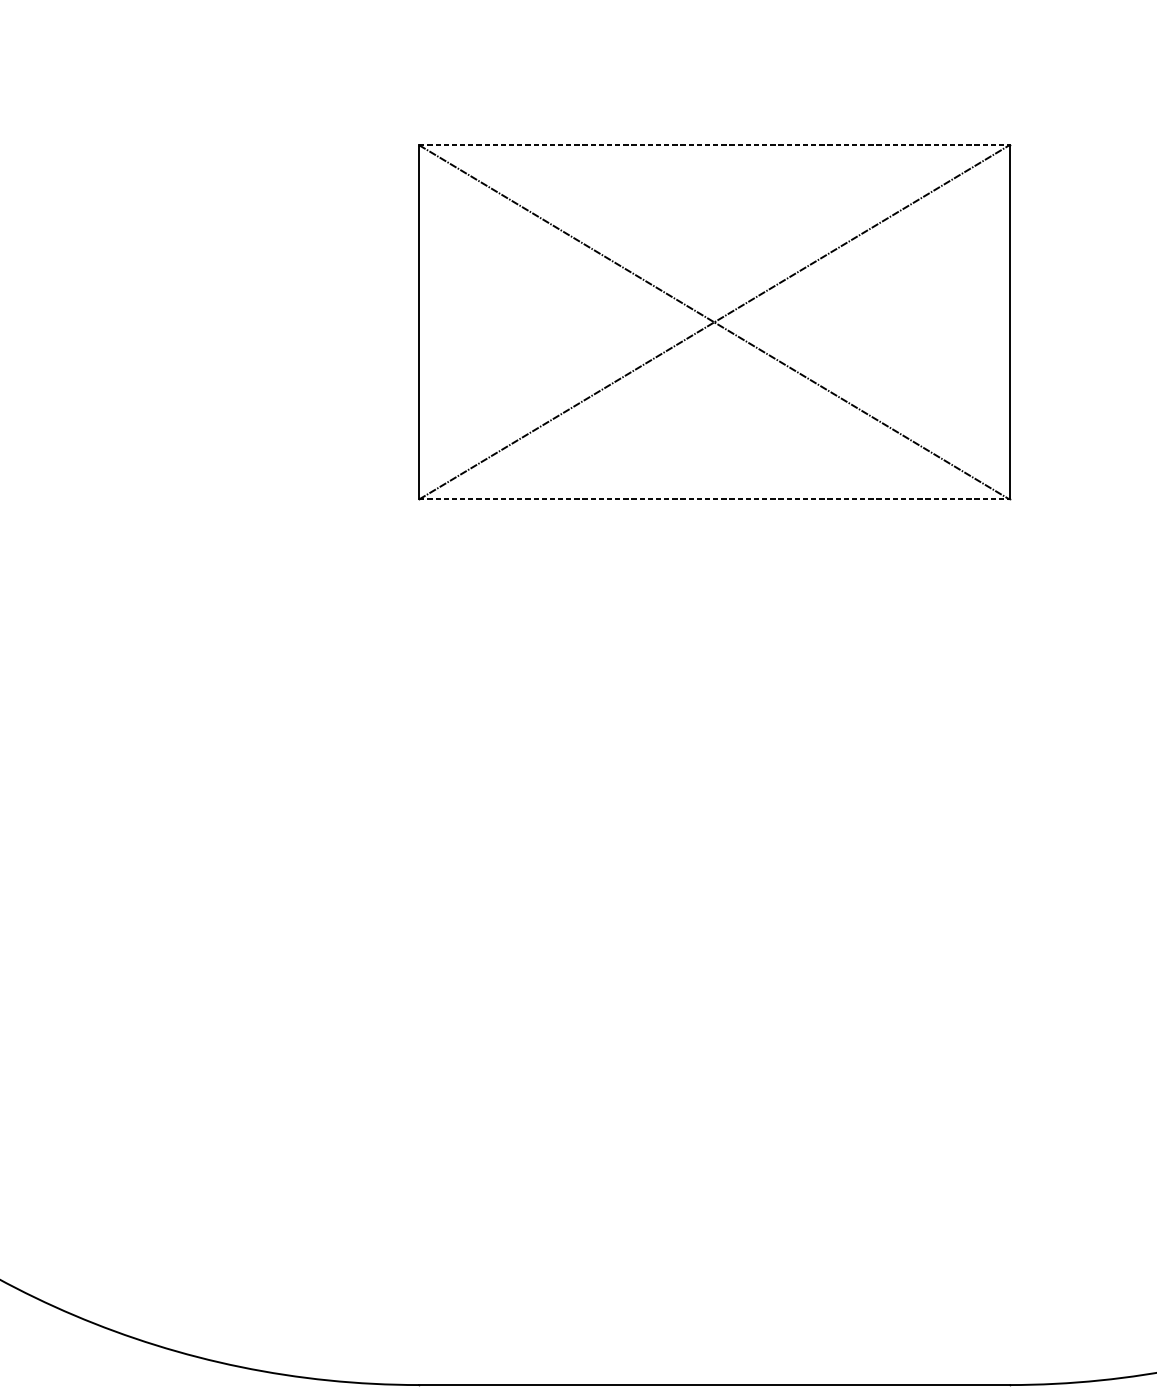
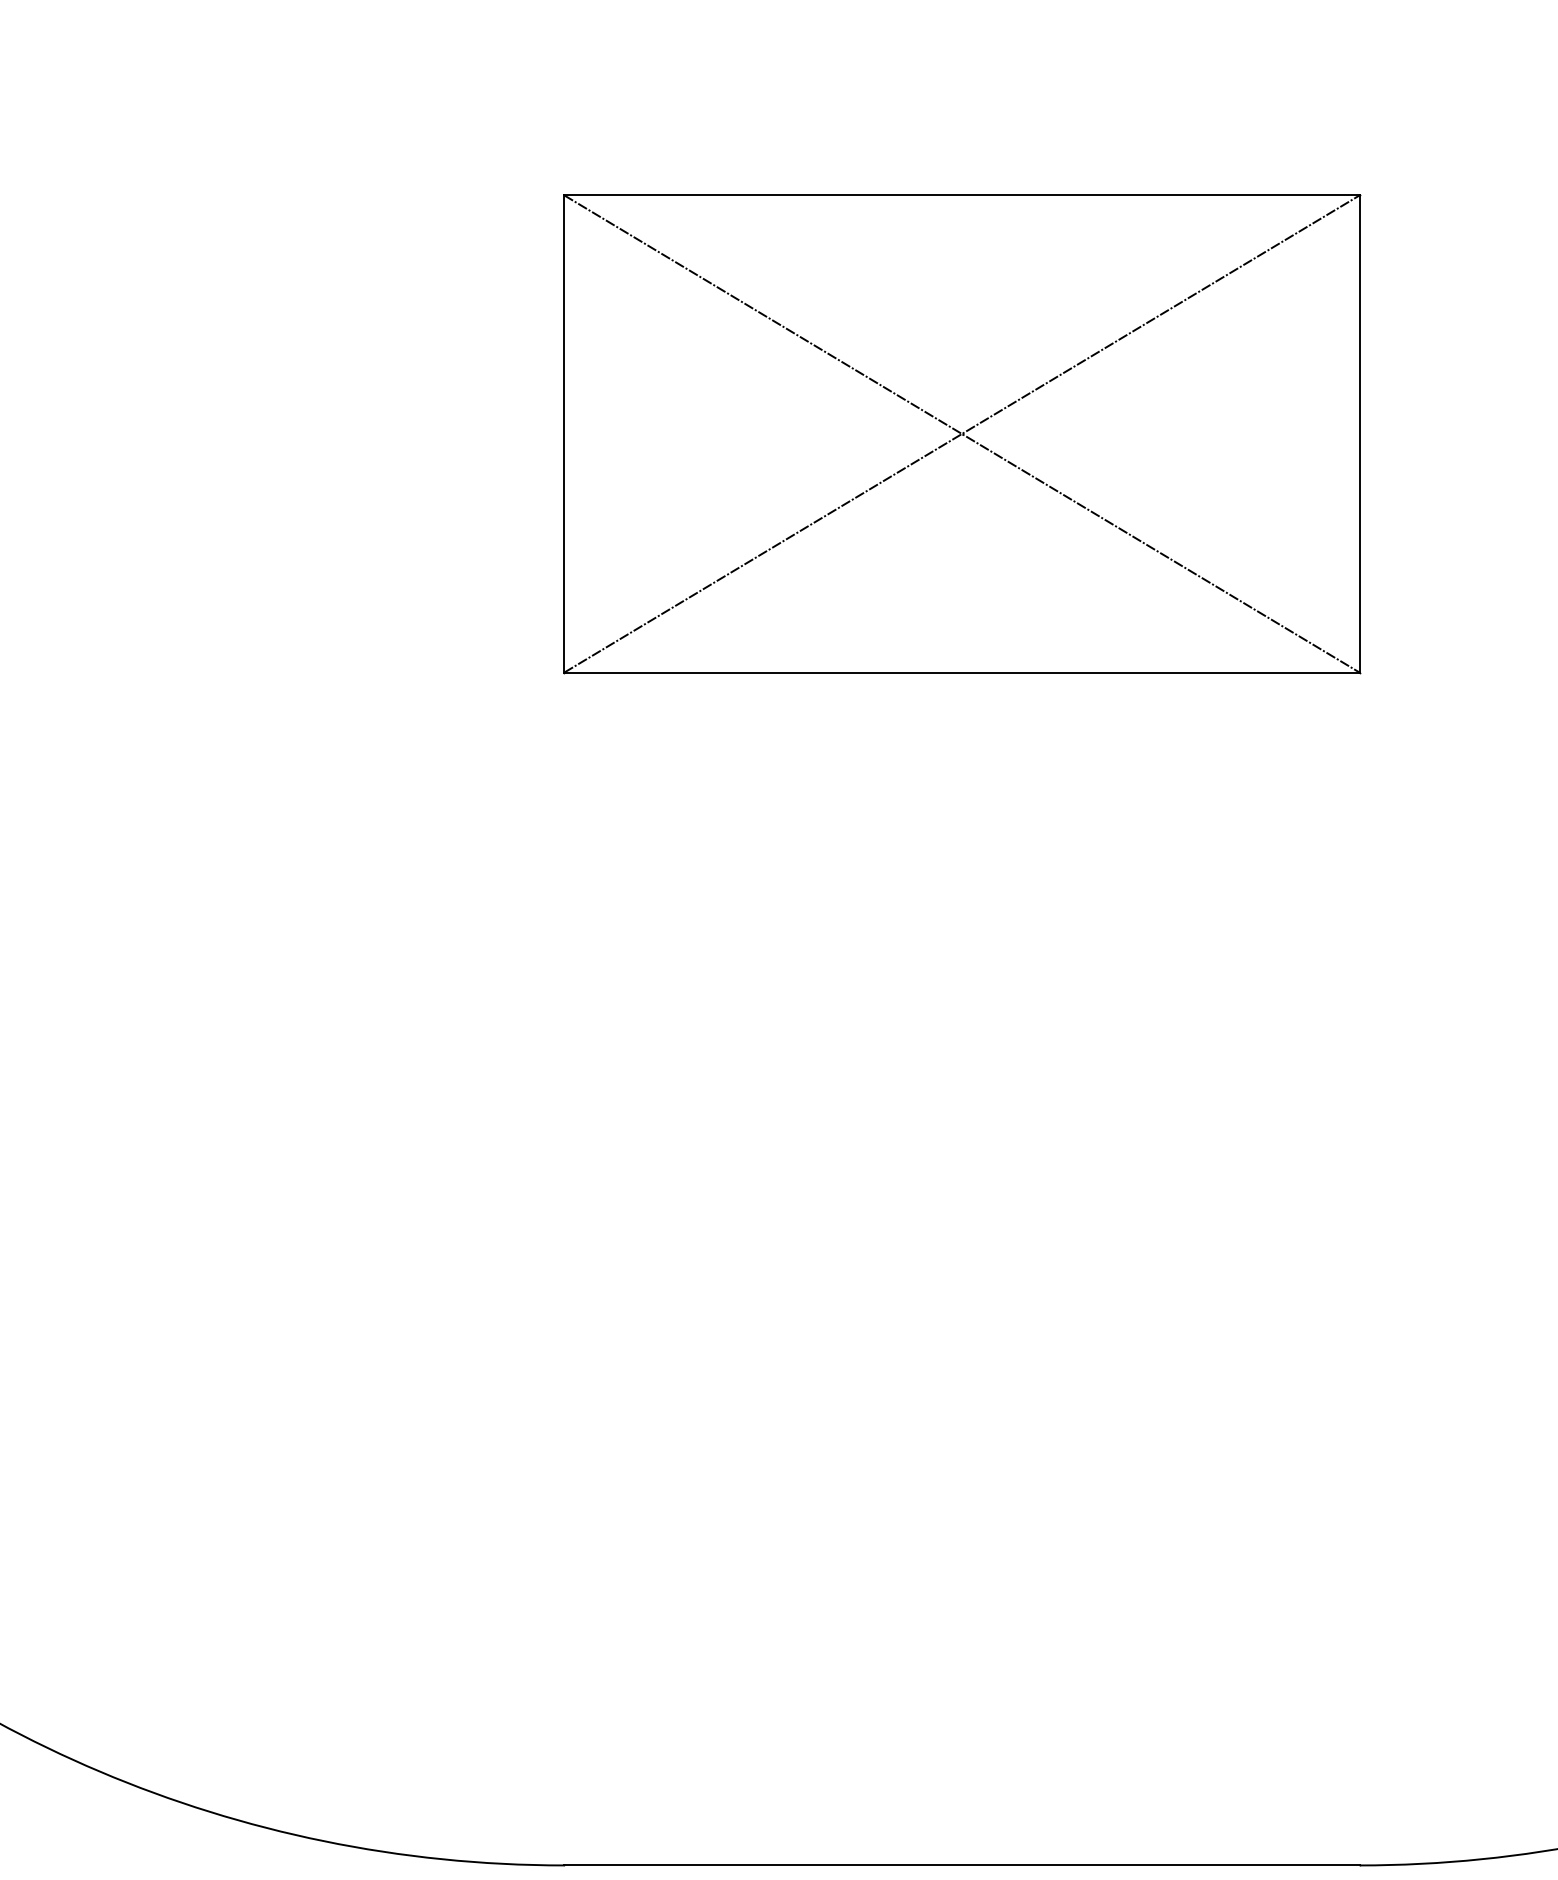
line: (714, 145) -> (962, 195), dashed -> solid
line: (714, 499) -> (962, 672), dashed -> solid

